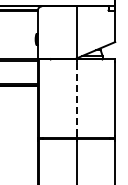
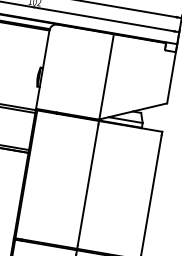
line: (76, 98) -> (88, 184), dashed -> solid

